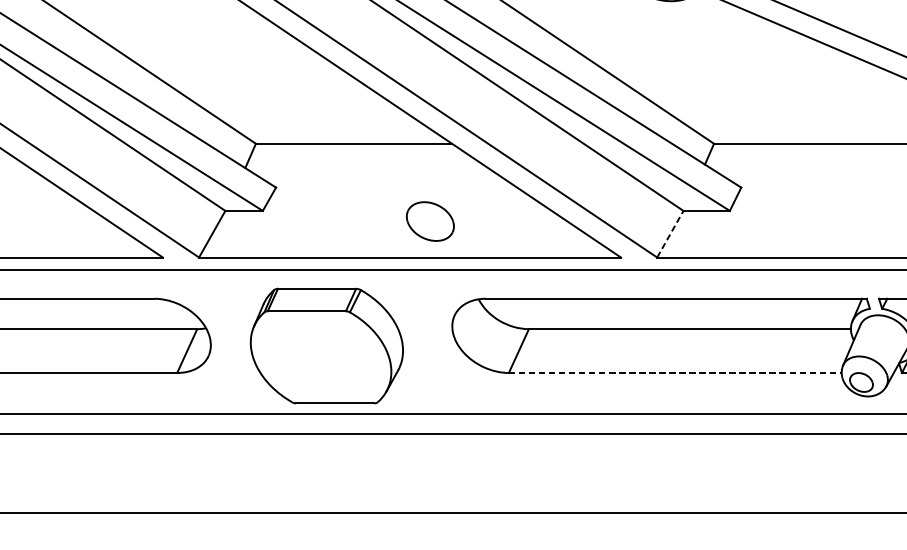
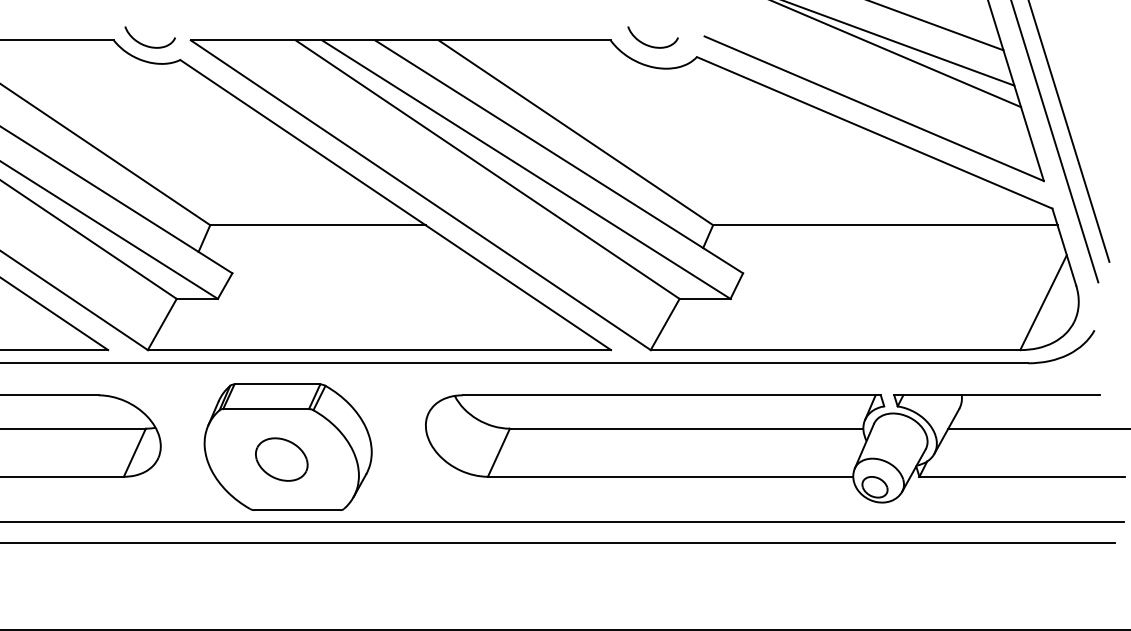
part: (430, 221) -> (281, 459), moved
line: (670, 234) -> (665, 324), dashed -> solid
line: (675, 372) -> (670, 476), dashed -> solid

